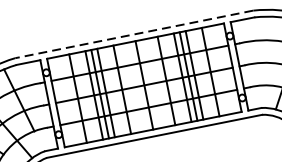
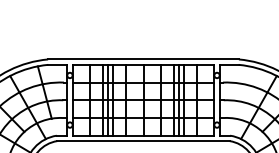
line: (134, 34) -> (143, 59), dashed -> solid

